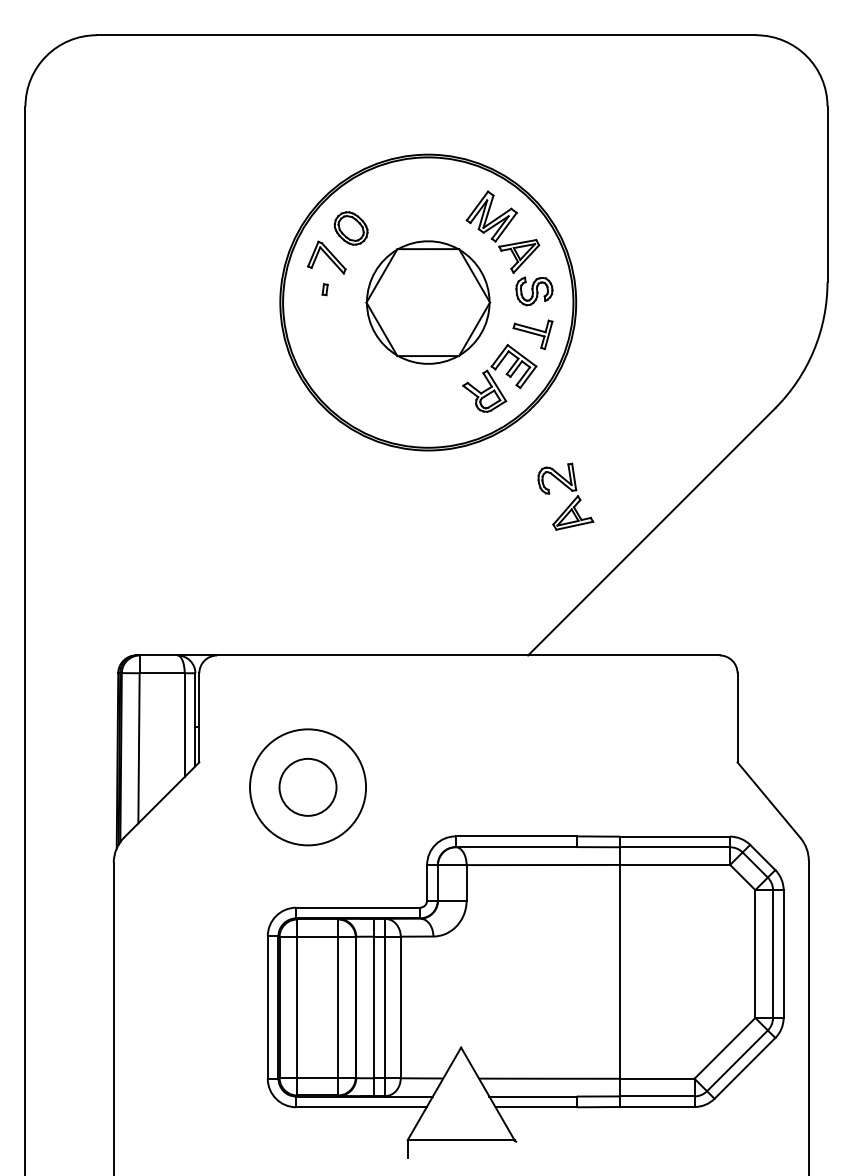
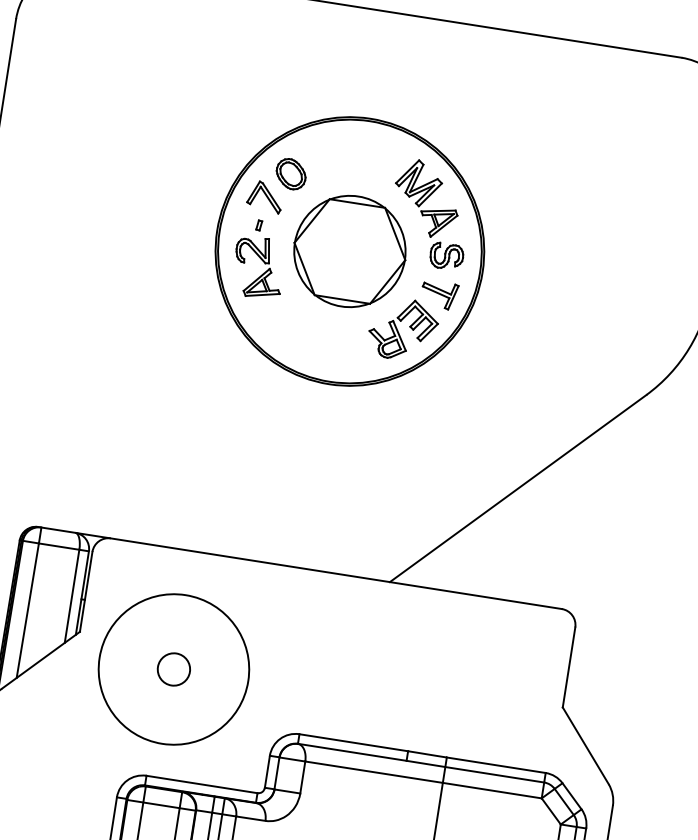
part: (570, 490) -> (263, 262), moved
circle: (307, 787) -> (173, 669), size x0.62
circle: (307, 787) -> (173, 669), size x1.43

